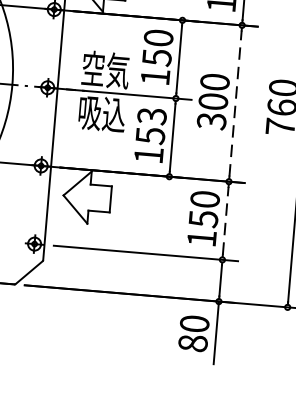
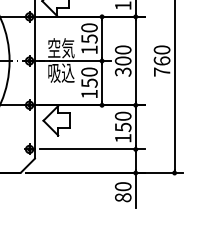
line: (235, 102) -> (135, 60), dashed -> solid
text: (152, 115) -> (89, 71), 153 -> 150
line: (225, 219) -> (135, 126), dashed -> solid

